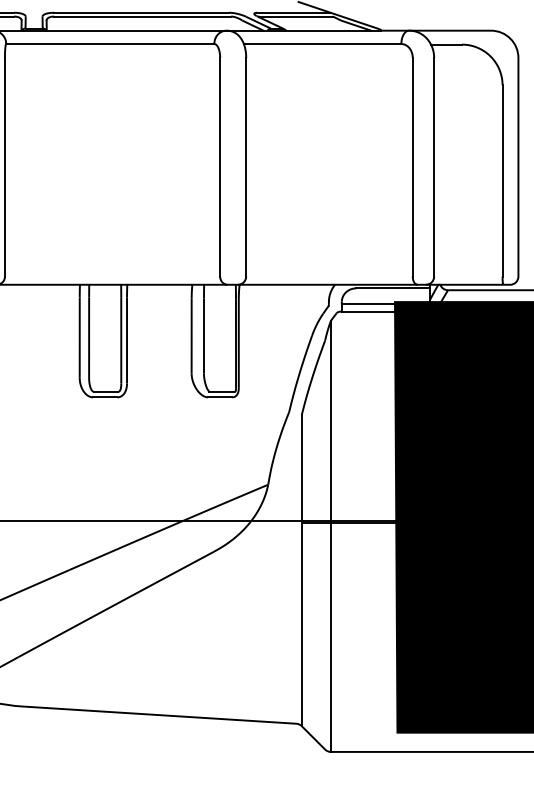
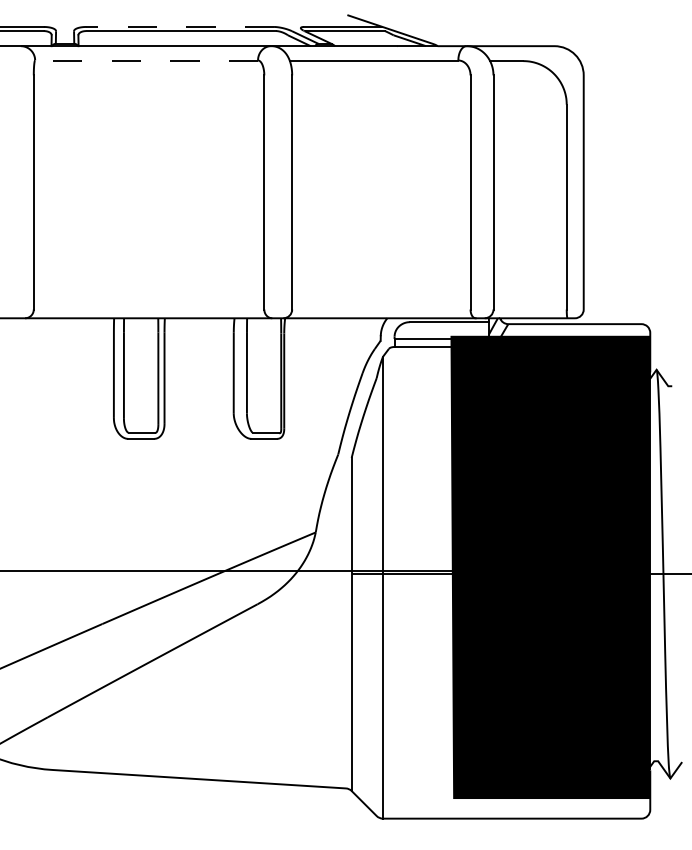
line: (141, 12) -> (180, 26), solid -> dashed
line: (110, 44) -> (146, 60), solid -> dashed

